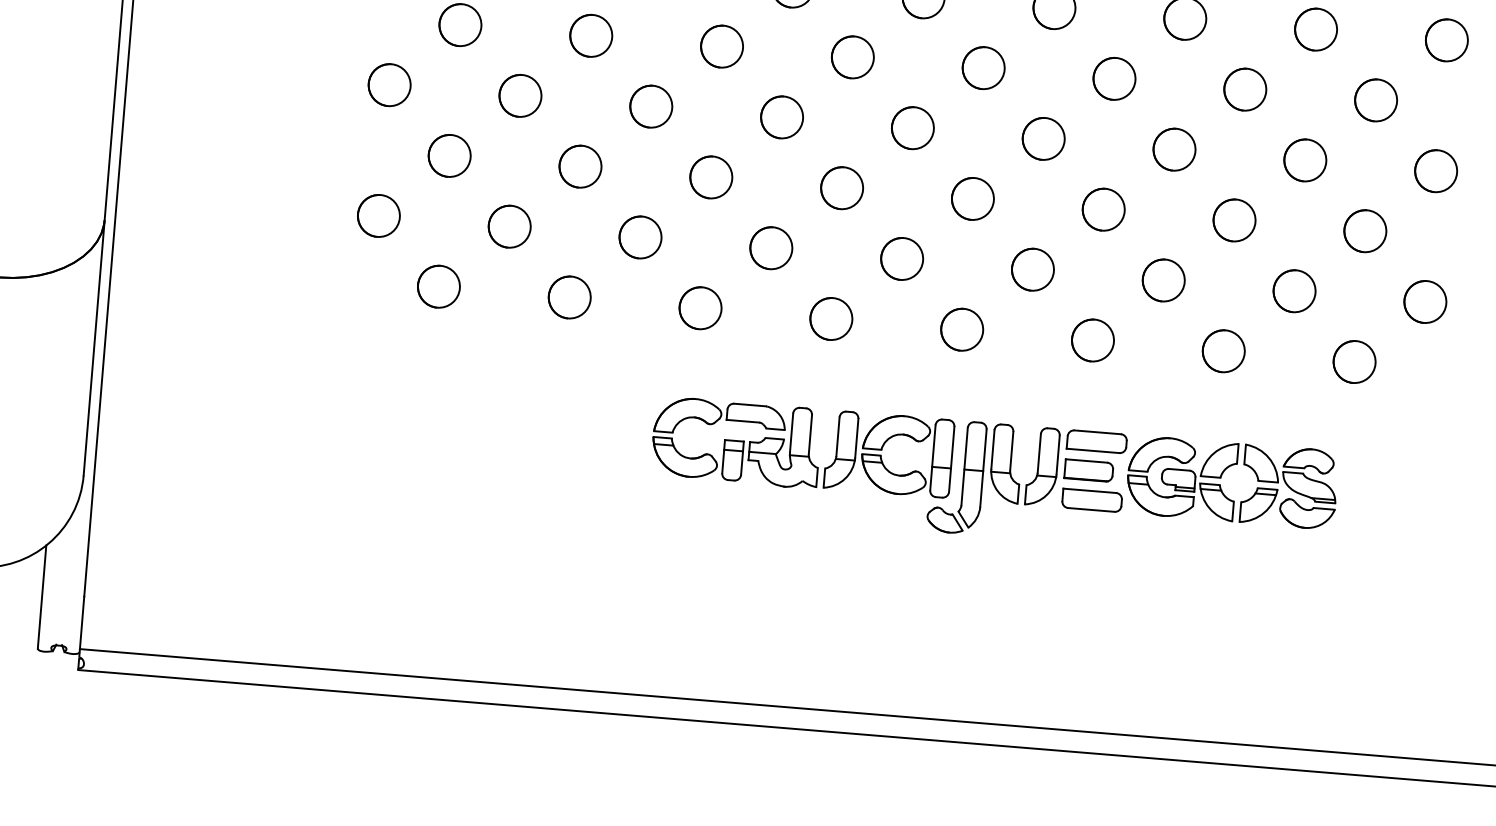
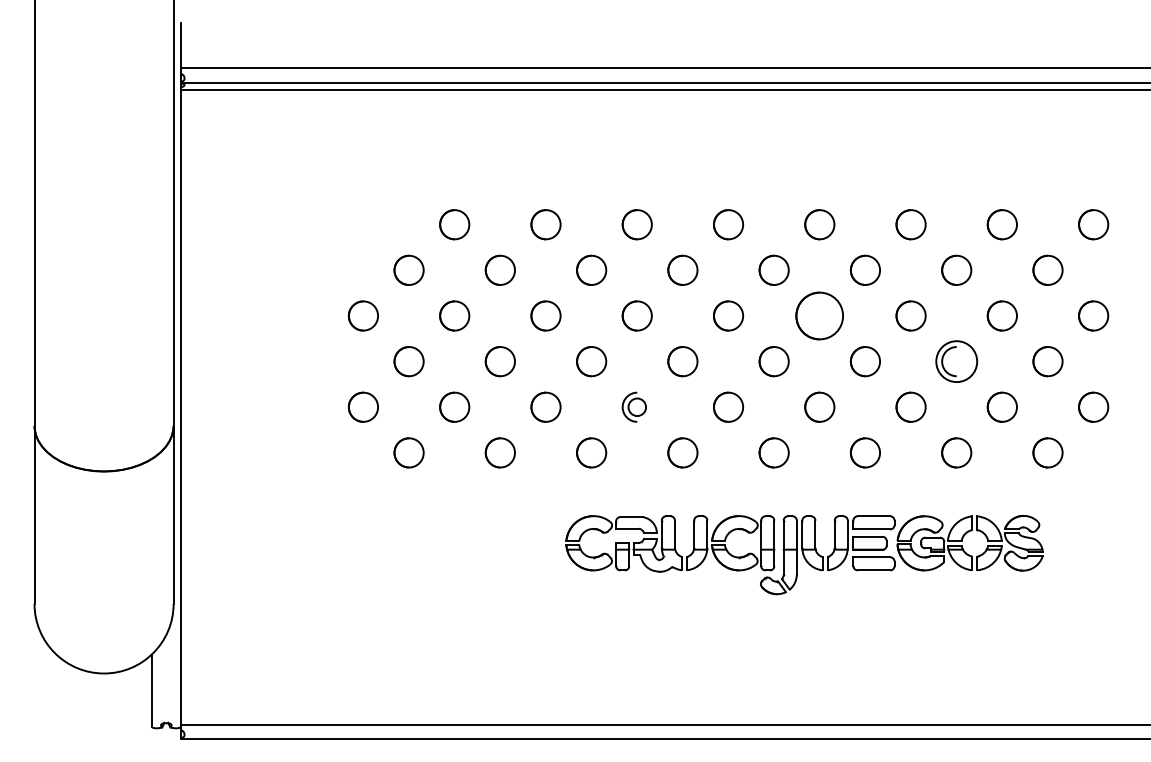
circle: (1043, 138) -> (819, 315), size x1.6
circle: (1234, 220) -> (956, 361), size x1.4
circle: (770, 247) -> (636, 406), size x0.6

